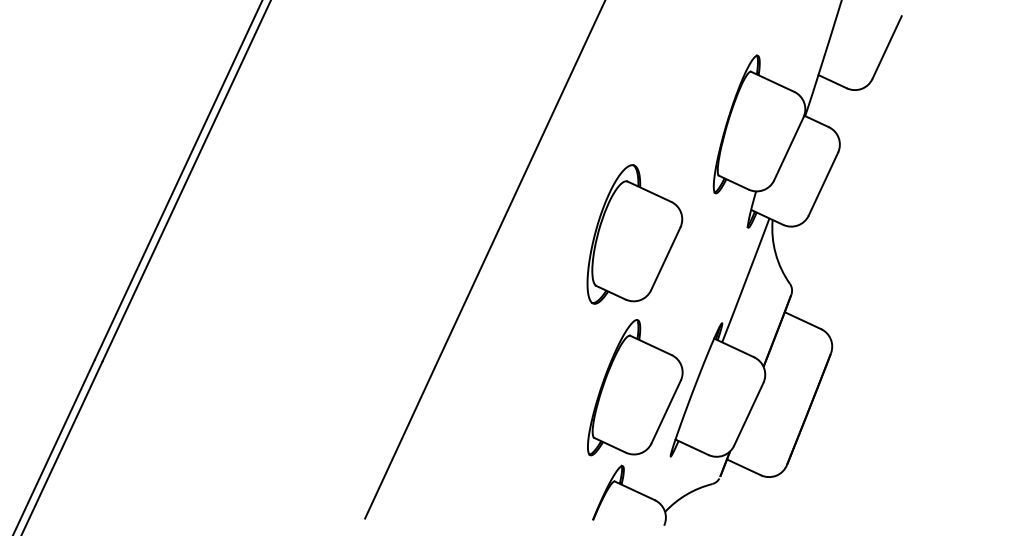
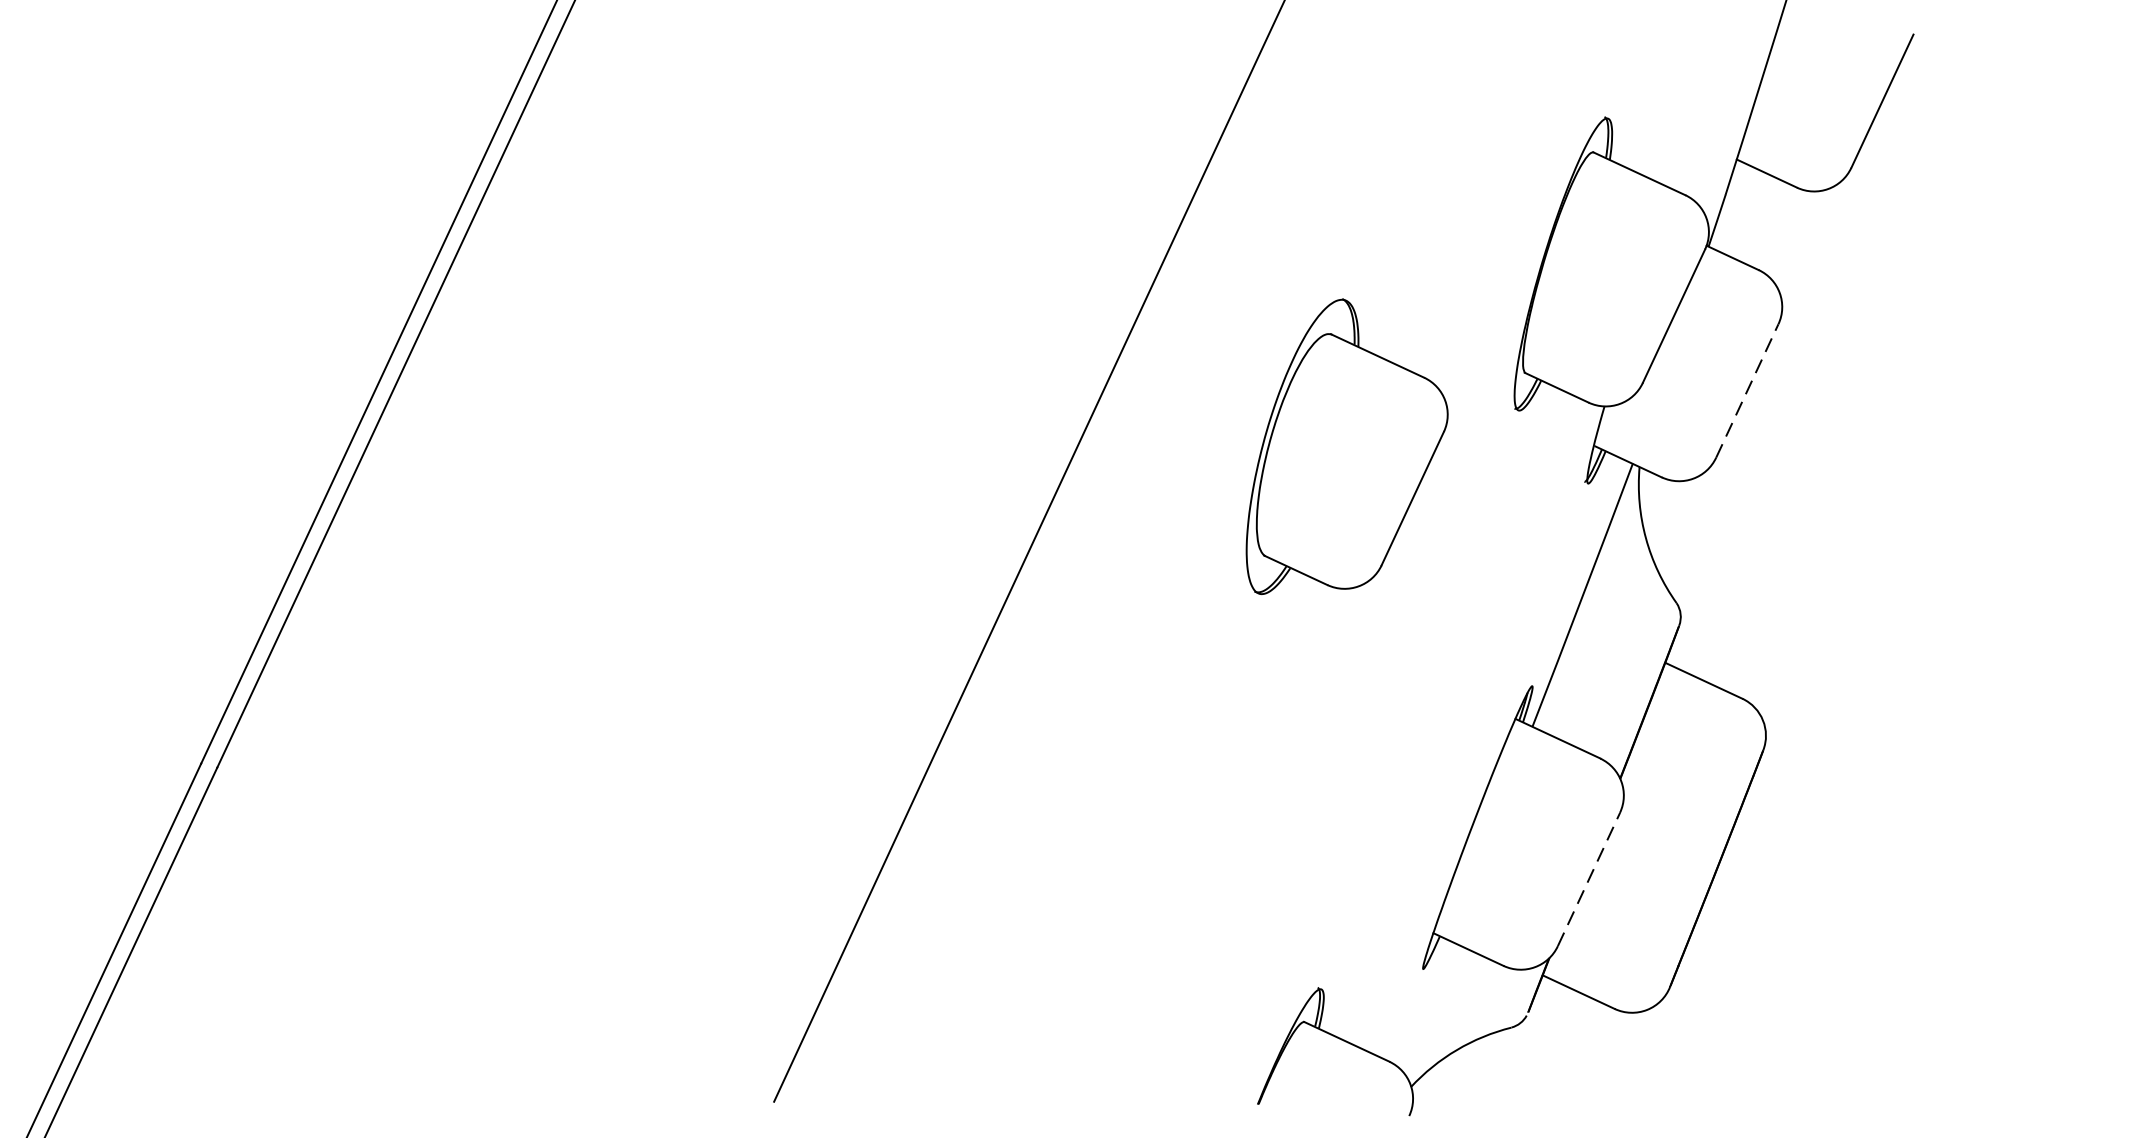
line: (823, 184) -> (1747, 391), solid -> dashed
part: (634, 234) -> (1346, 446), moved
part: (635, 387) -> (1348, 822), removed
line: (748, 414) -> (1588, 879), solid -> dashed

